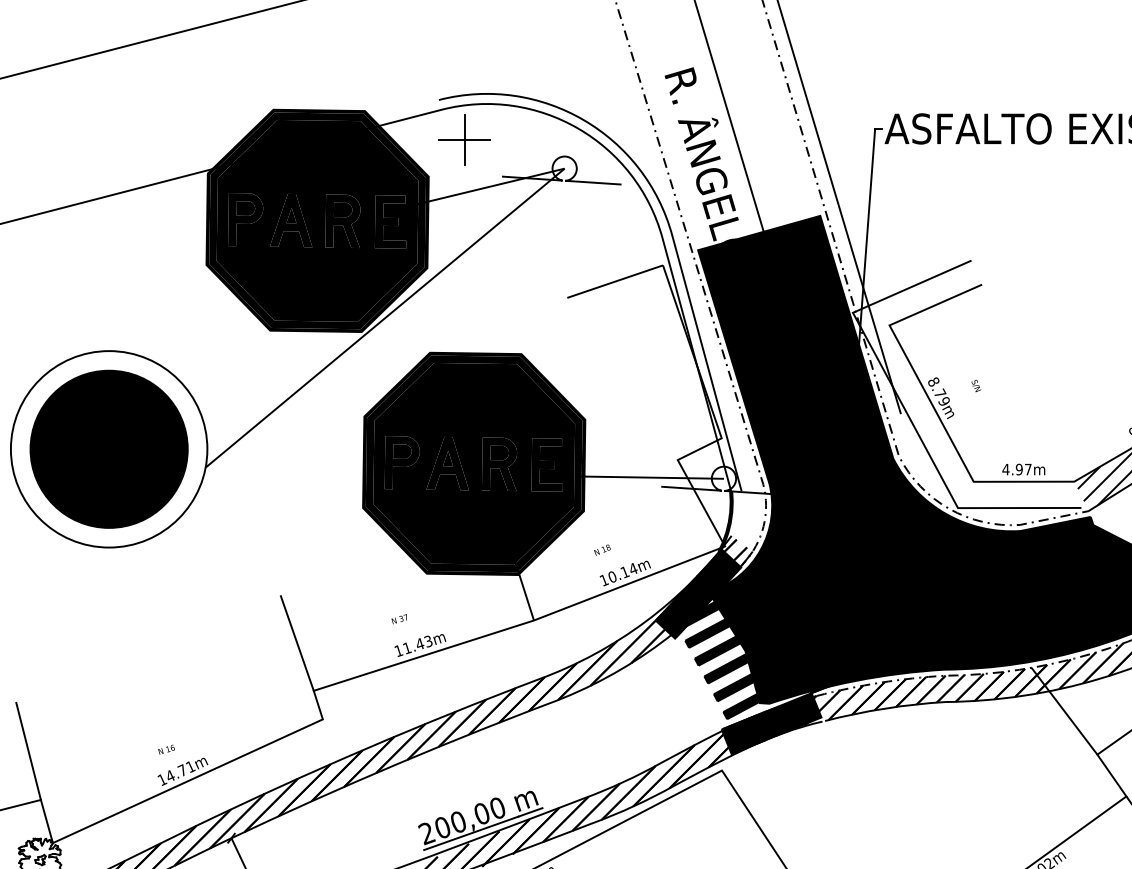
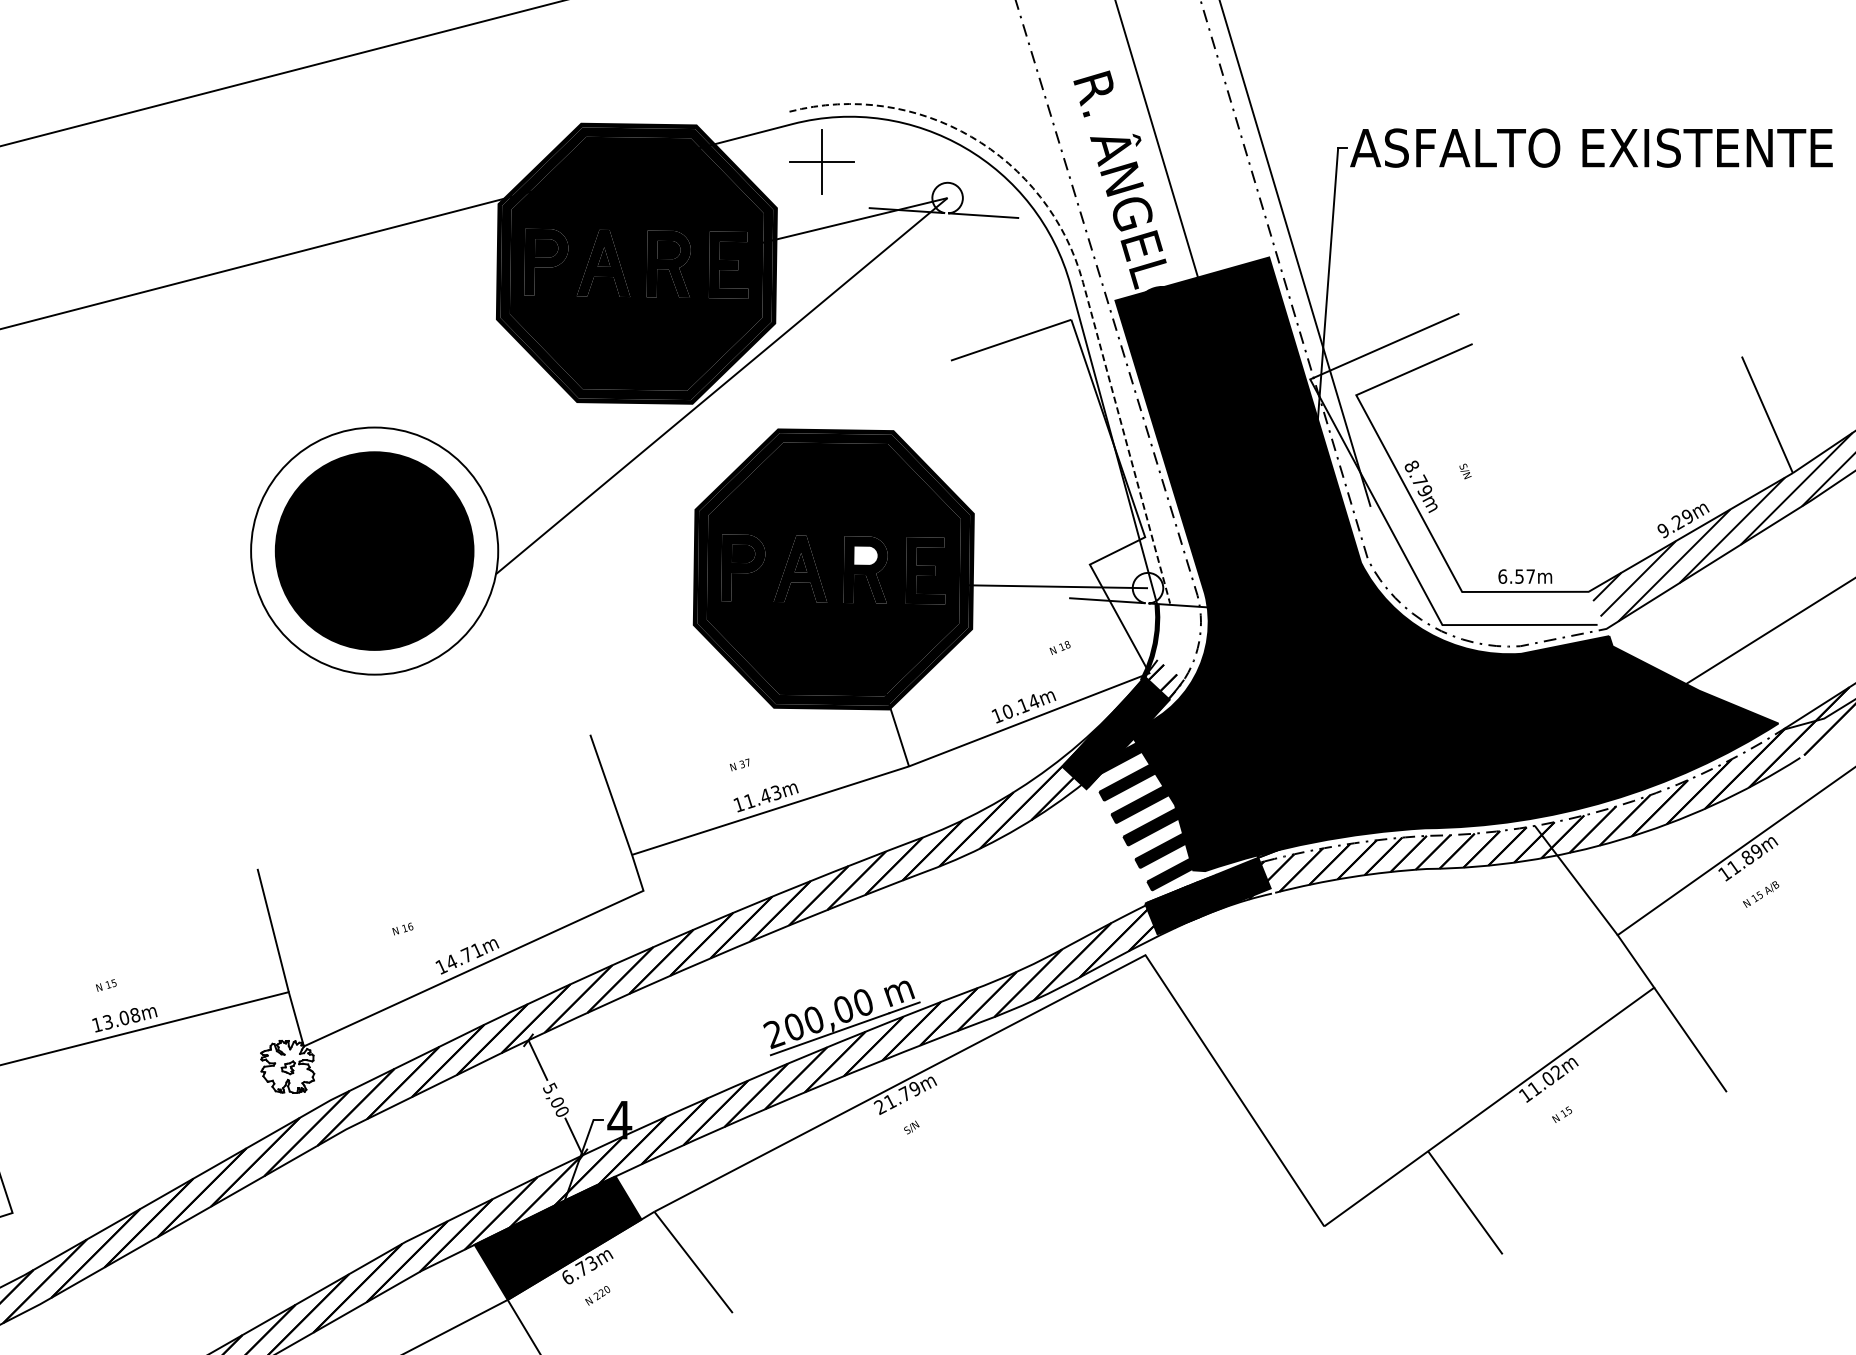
line: (662, 207) -> (1070, 247), solid -> dashed
fill: (499, 452) -> (865, 555), removed
text: (1012, 469) -> (1510, 576), 4.97m -> 6.57m
text: (601, 549) -> (1059, 647), moved
text: (166, 749) -> (402, 928), moved

